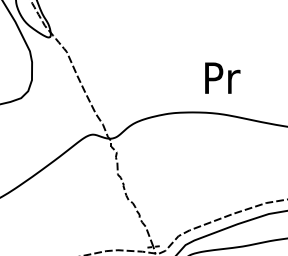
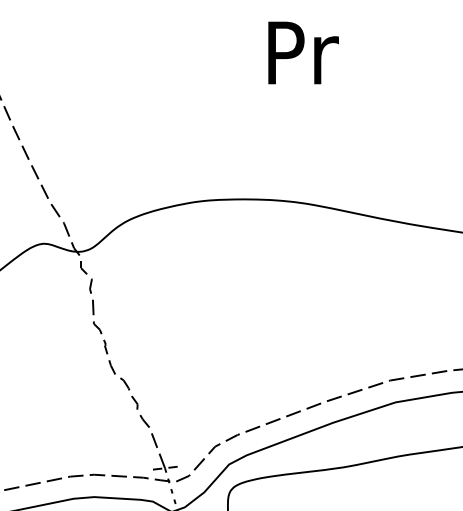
text: (222, 77) -> (303, 51), moved

